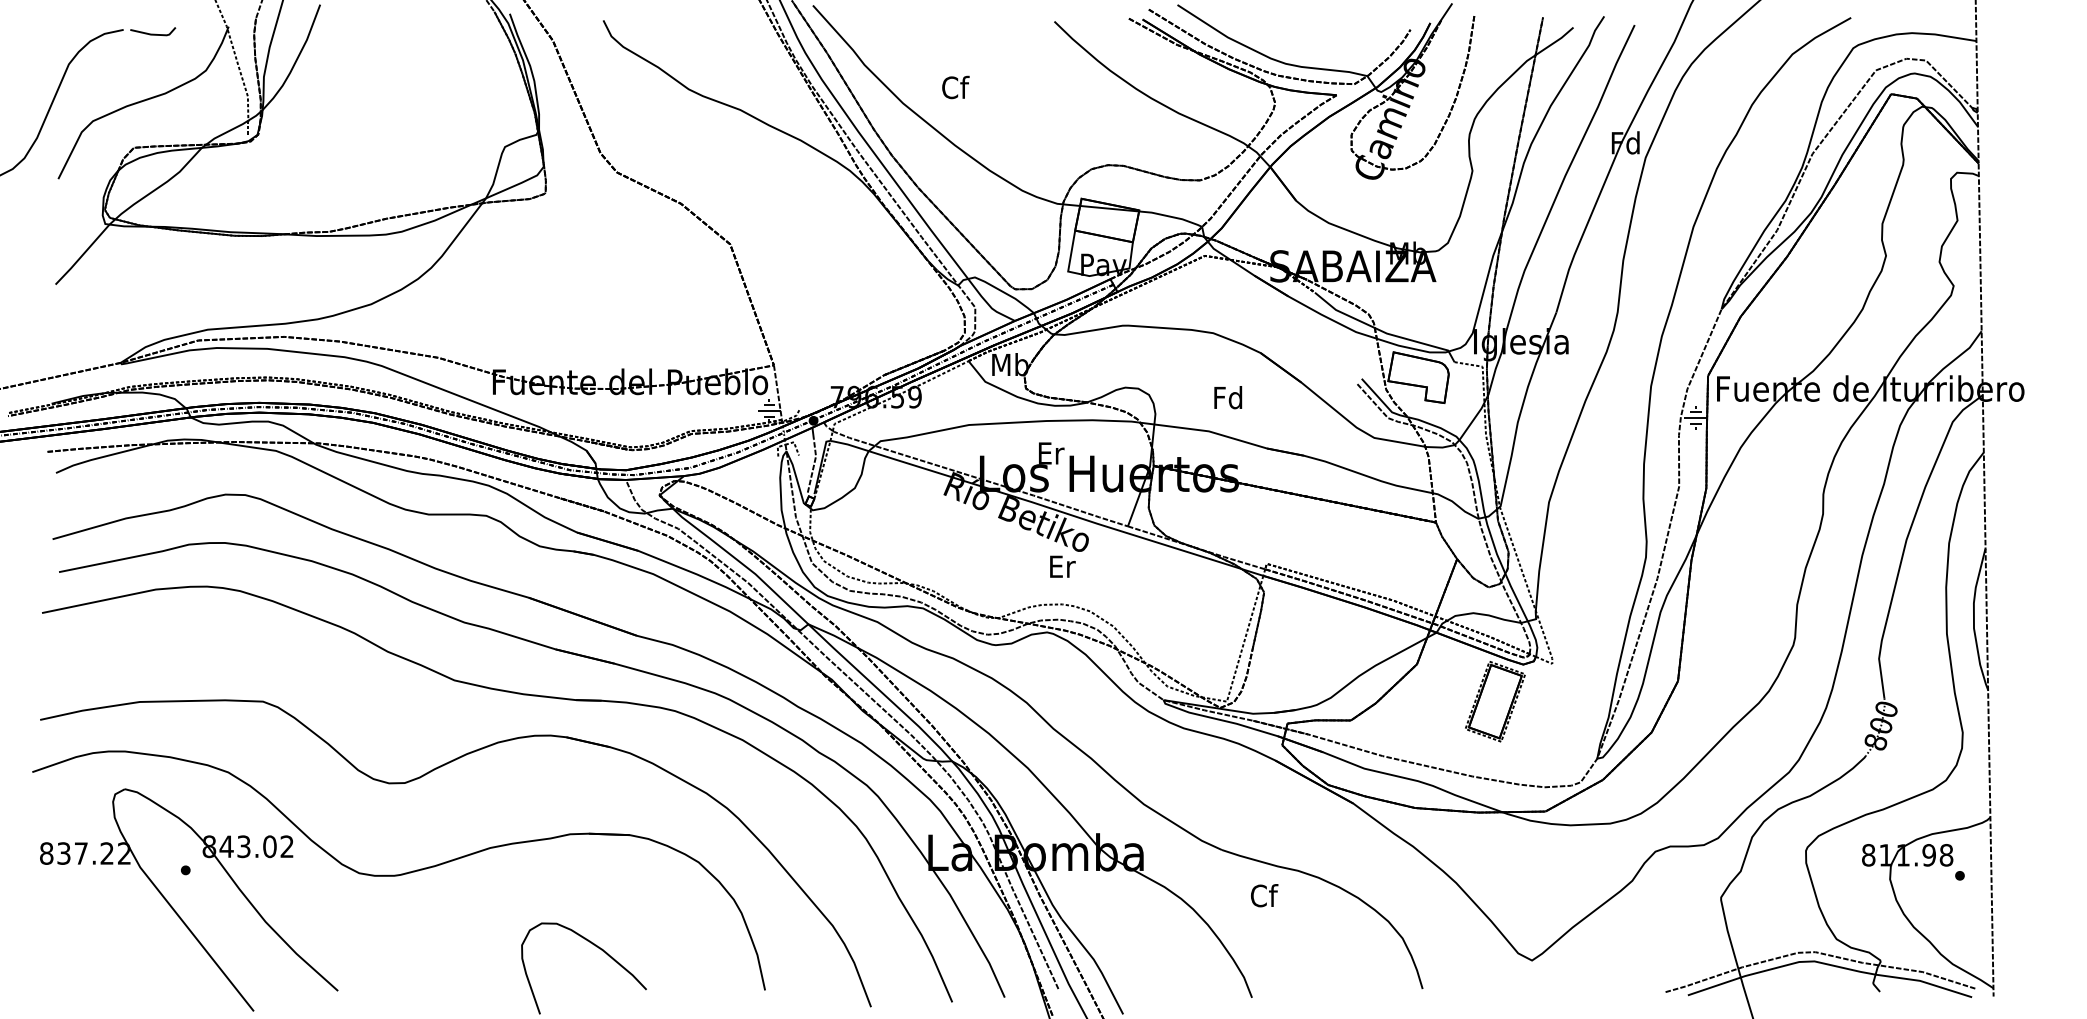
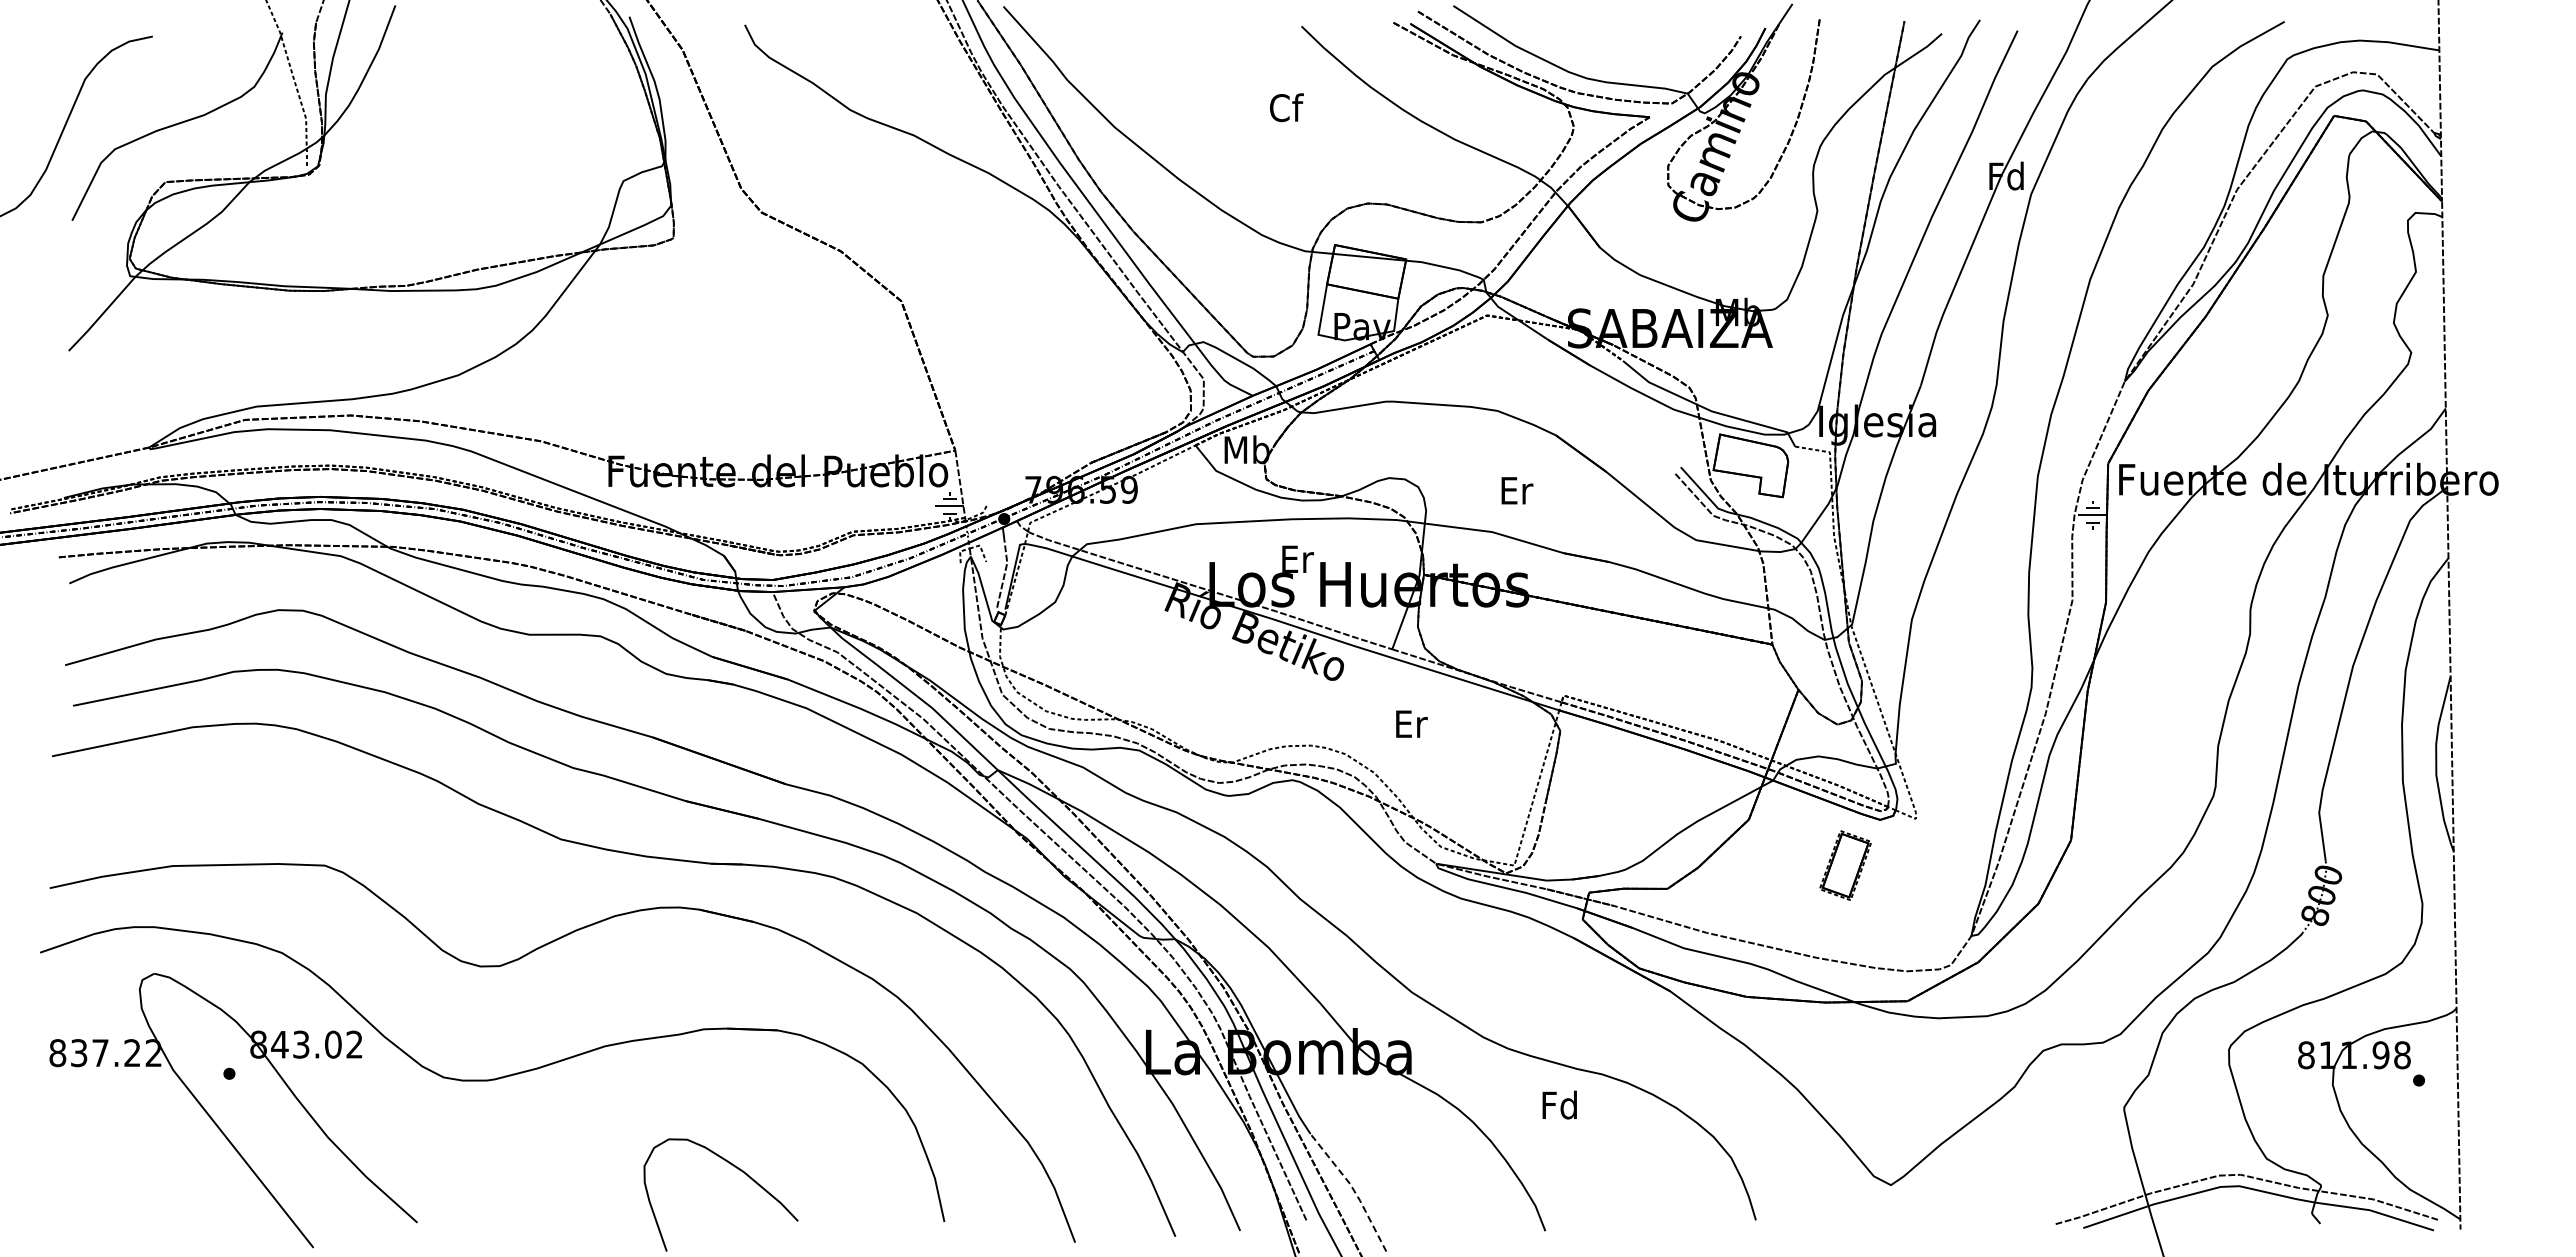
line: (153, 33) -> (189, 41), removed
text: (955, 87) -> (1286, 107), moved
text: (1227, 397) -> (1515, 490), Fd -> Er
text: (1062, 566) -> (1411, 723), moved
part: (1495, 701) -> (1845, 865), size x0.7
text: (1263, 895) -> (1559, 1104), Cf -> Fd
line: (1096, 964) -> (1353, 1189), solid -> dashed

